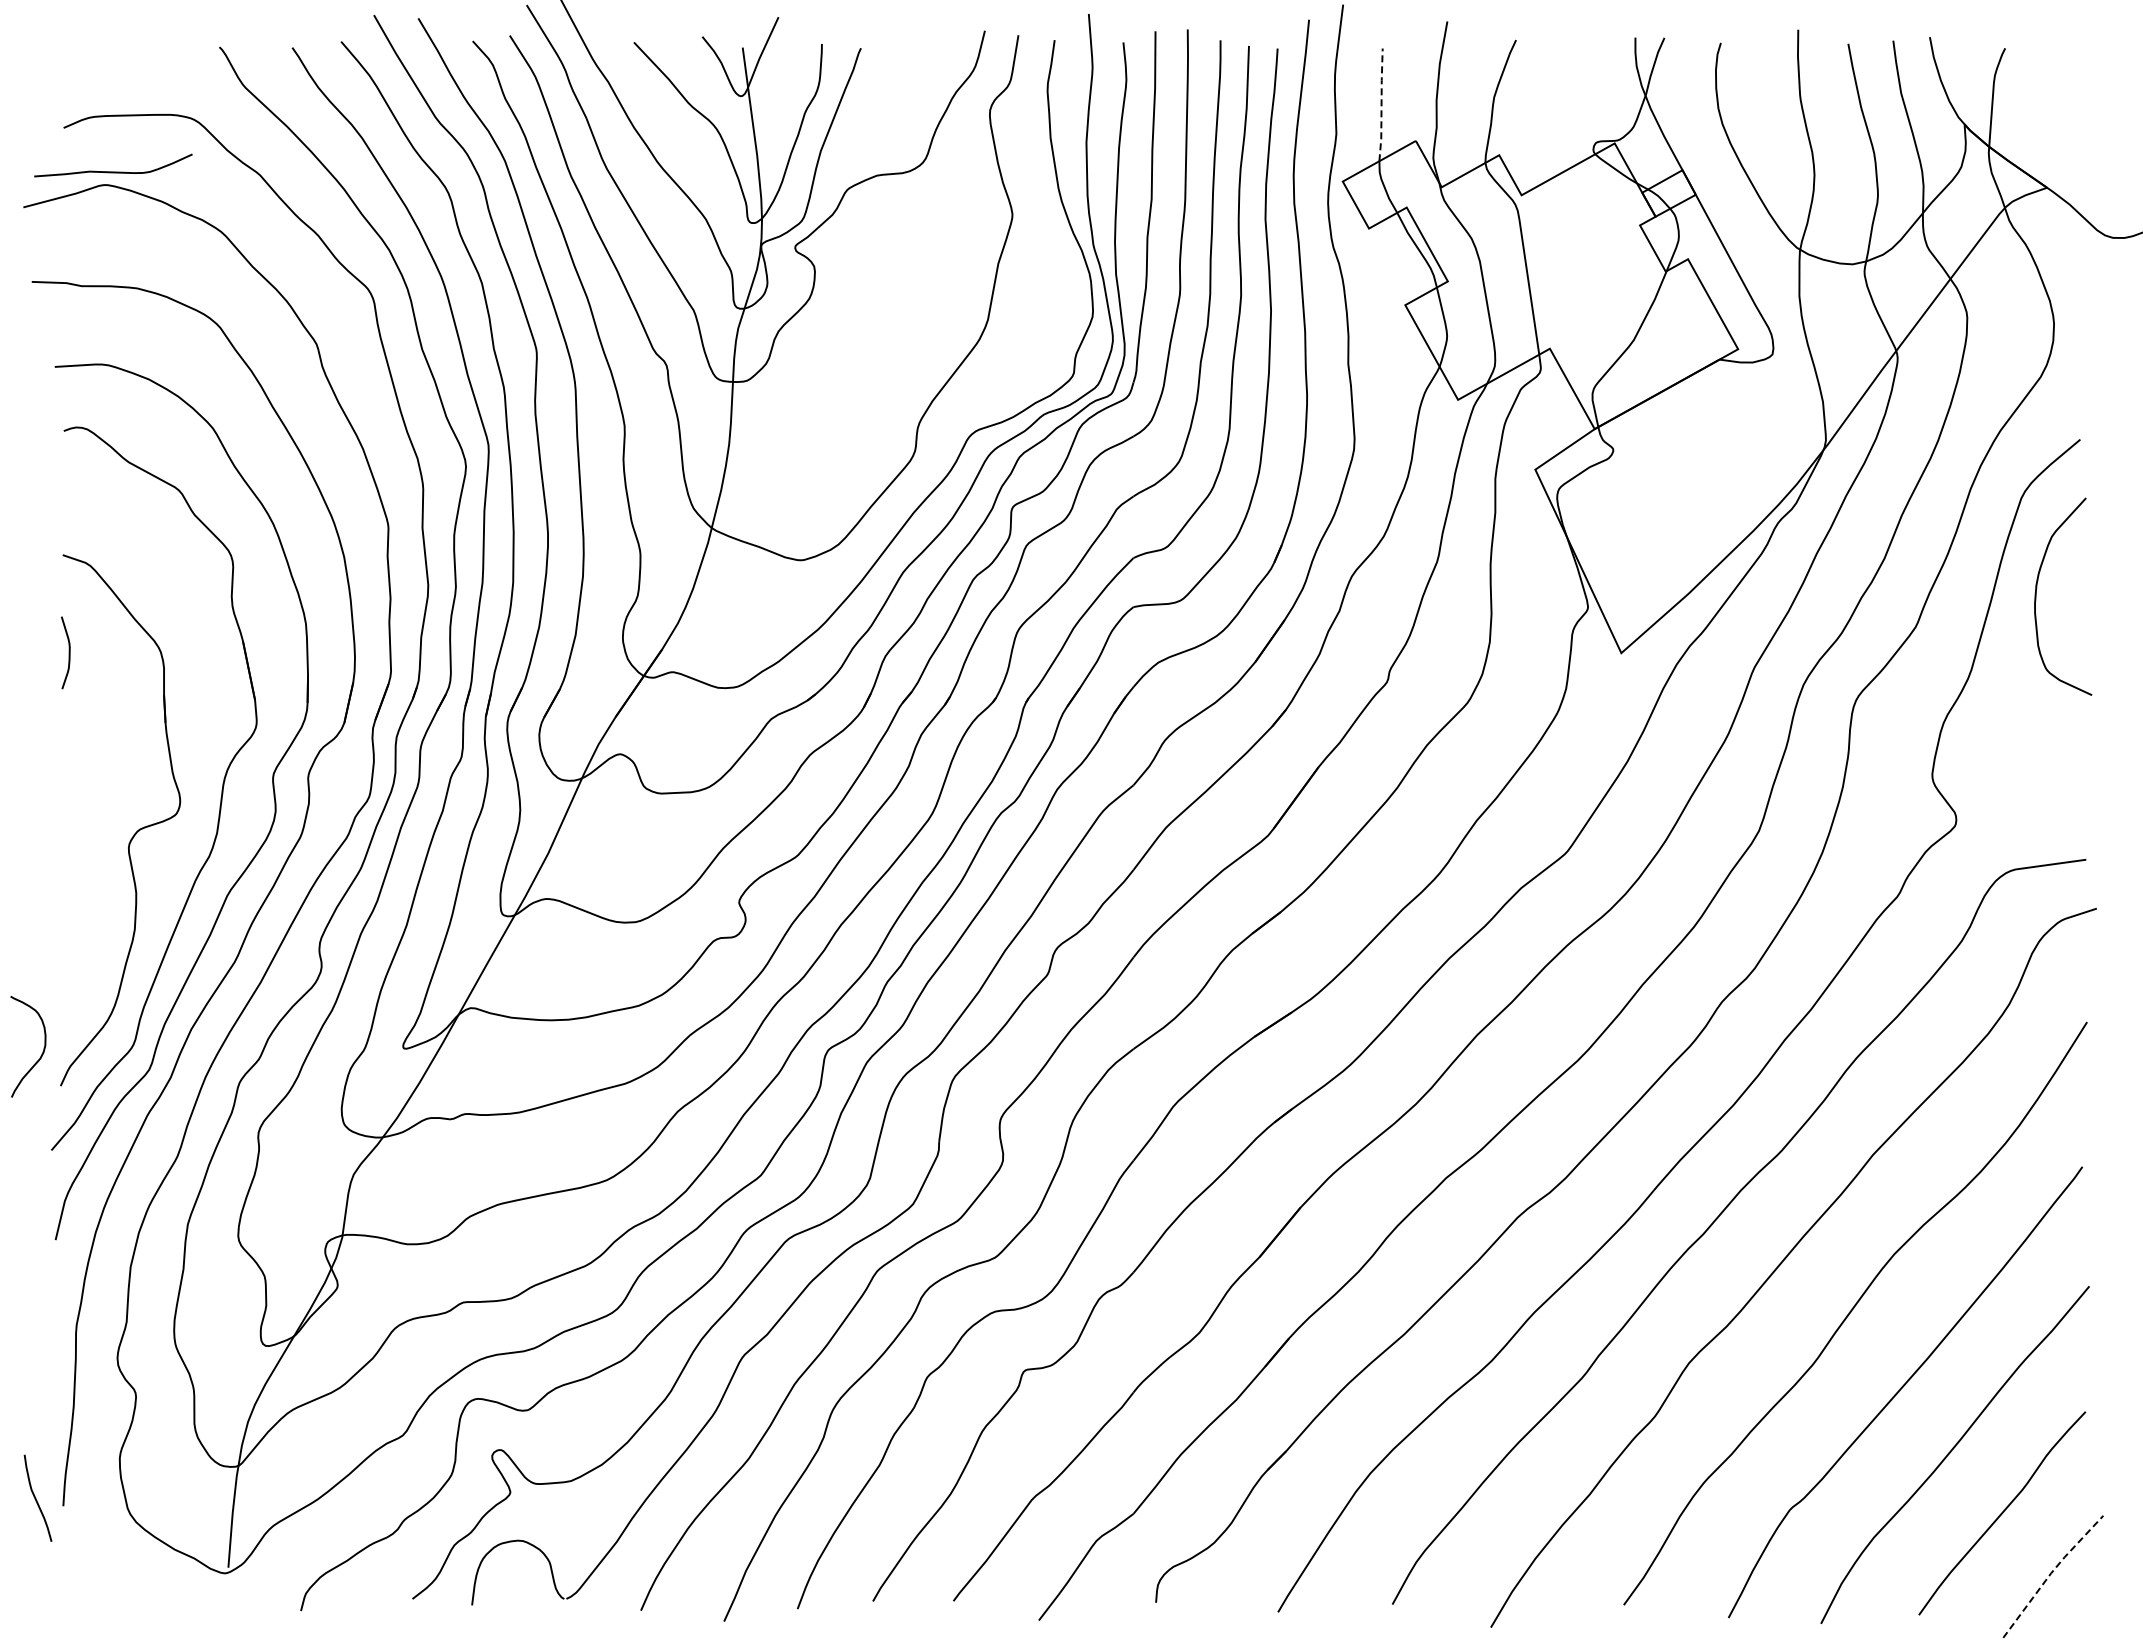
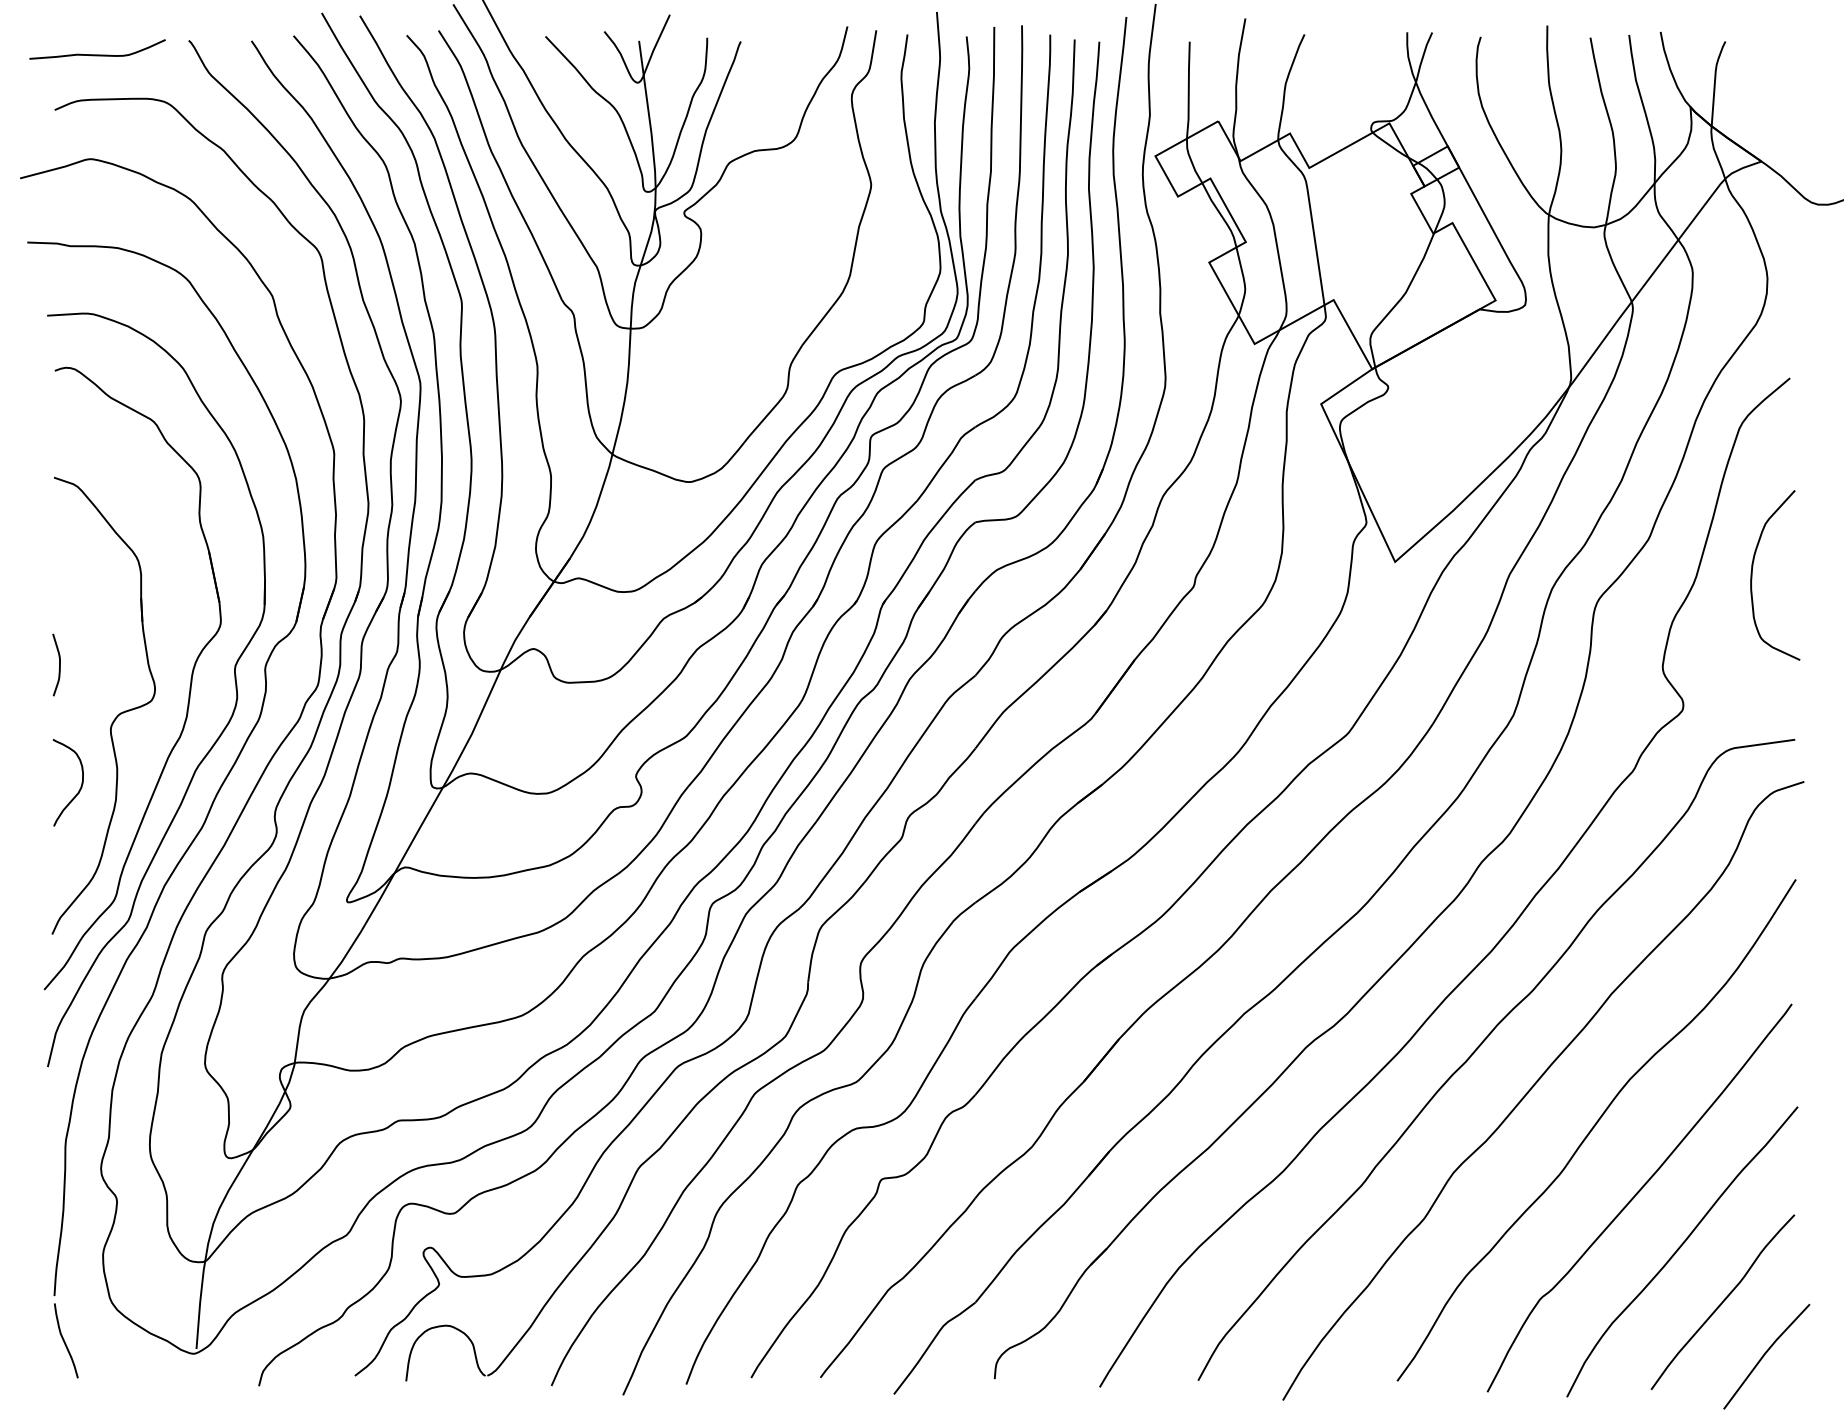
line: (1381, 104) -> (1188, 89), dashed -> solid
curve: (113, 171) -> (97, 54), moved
curve: (2036, 596) -> (1752, 575), moved
curve: (68, 652) -> (58, 664), moved
curve: (42, 1051) -> (80, 786), moved
curve: (36, 1498) -> (64, 1341), moved
line: (2051, 1573) -> (1765, 1353), dashed -> solid

